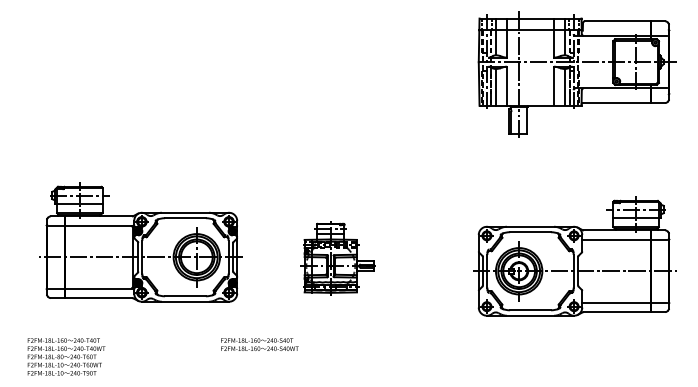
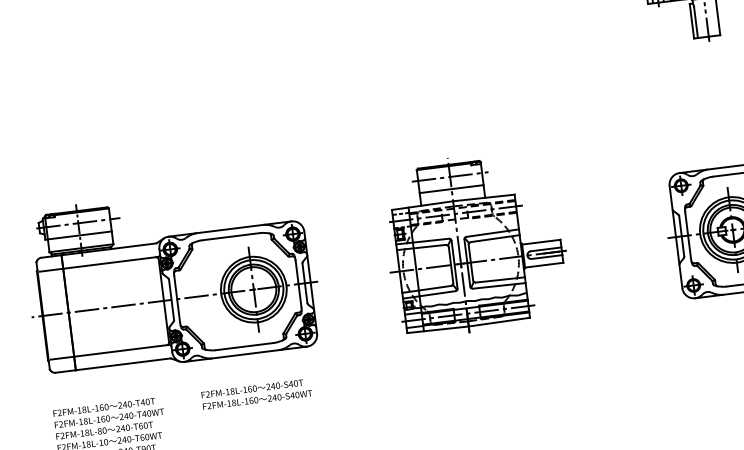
part: (140, 242) -> (171, 278), moved
part: (337, 258) -> (474, 243), size x1.67
text: (259, 344) -> (256, 394), moved

